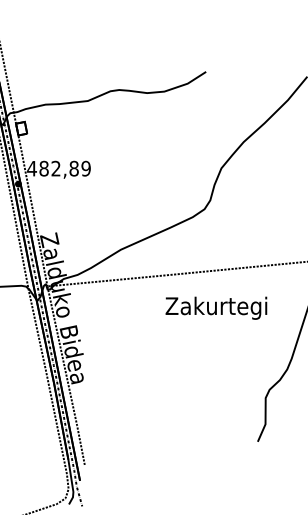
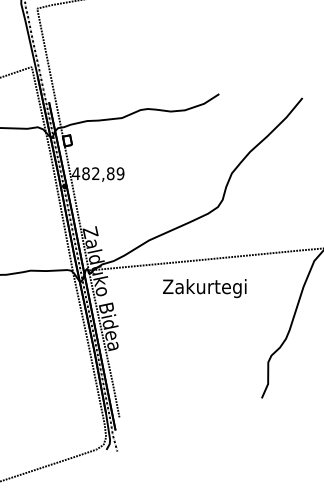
text: (216, 308) -> (204, 288), moved

